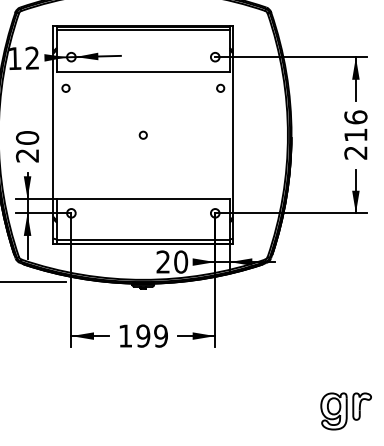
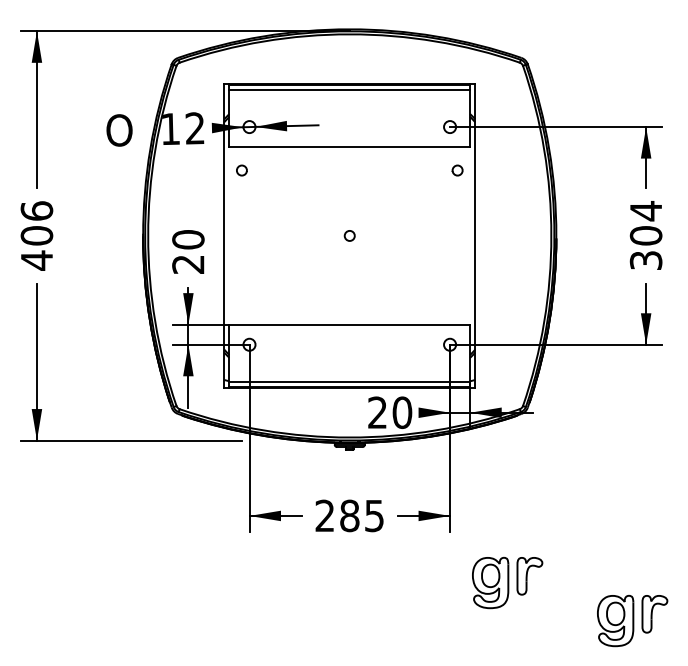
text: (355, 134) -> (645, 235), 216 -> 304
text: (143, 335) -> (349, 515), 199 -> 285
part: (256, 384) -> (507, 583), added

